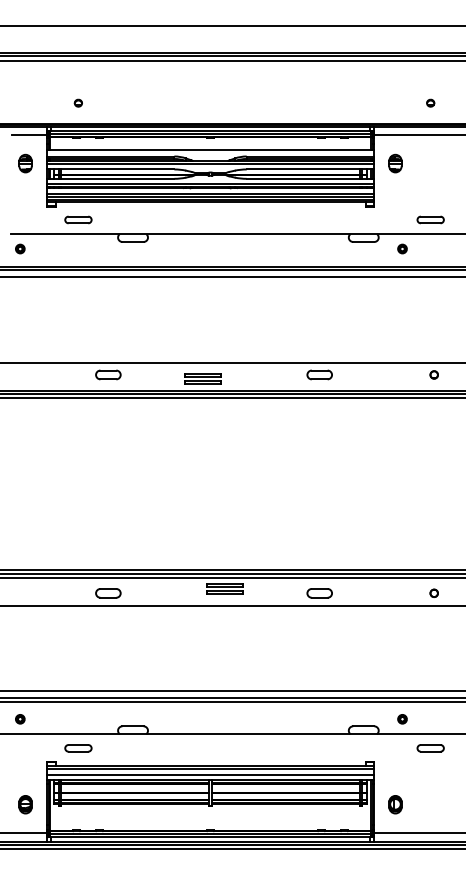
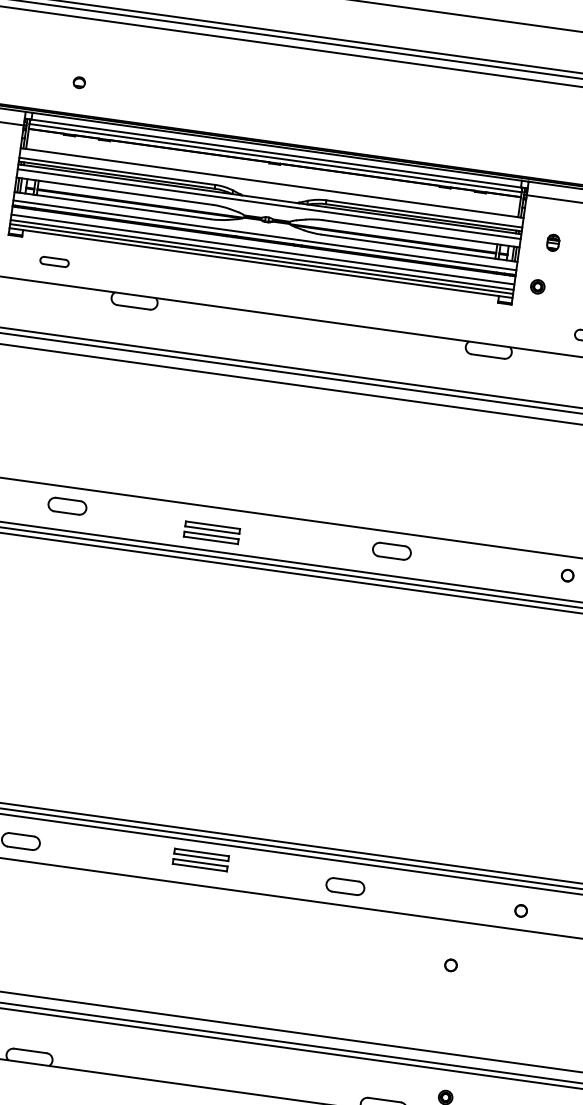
part: (395, 163) -> (553, 242), size x0.6
part: (78, 219) -> (54, 261), size x0.7
part: (402, 248) -> (537, 286), moved
part: (393, 633) -> (450, 963), added

